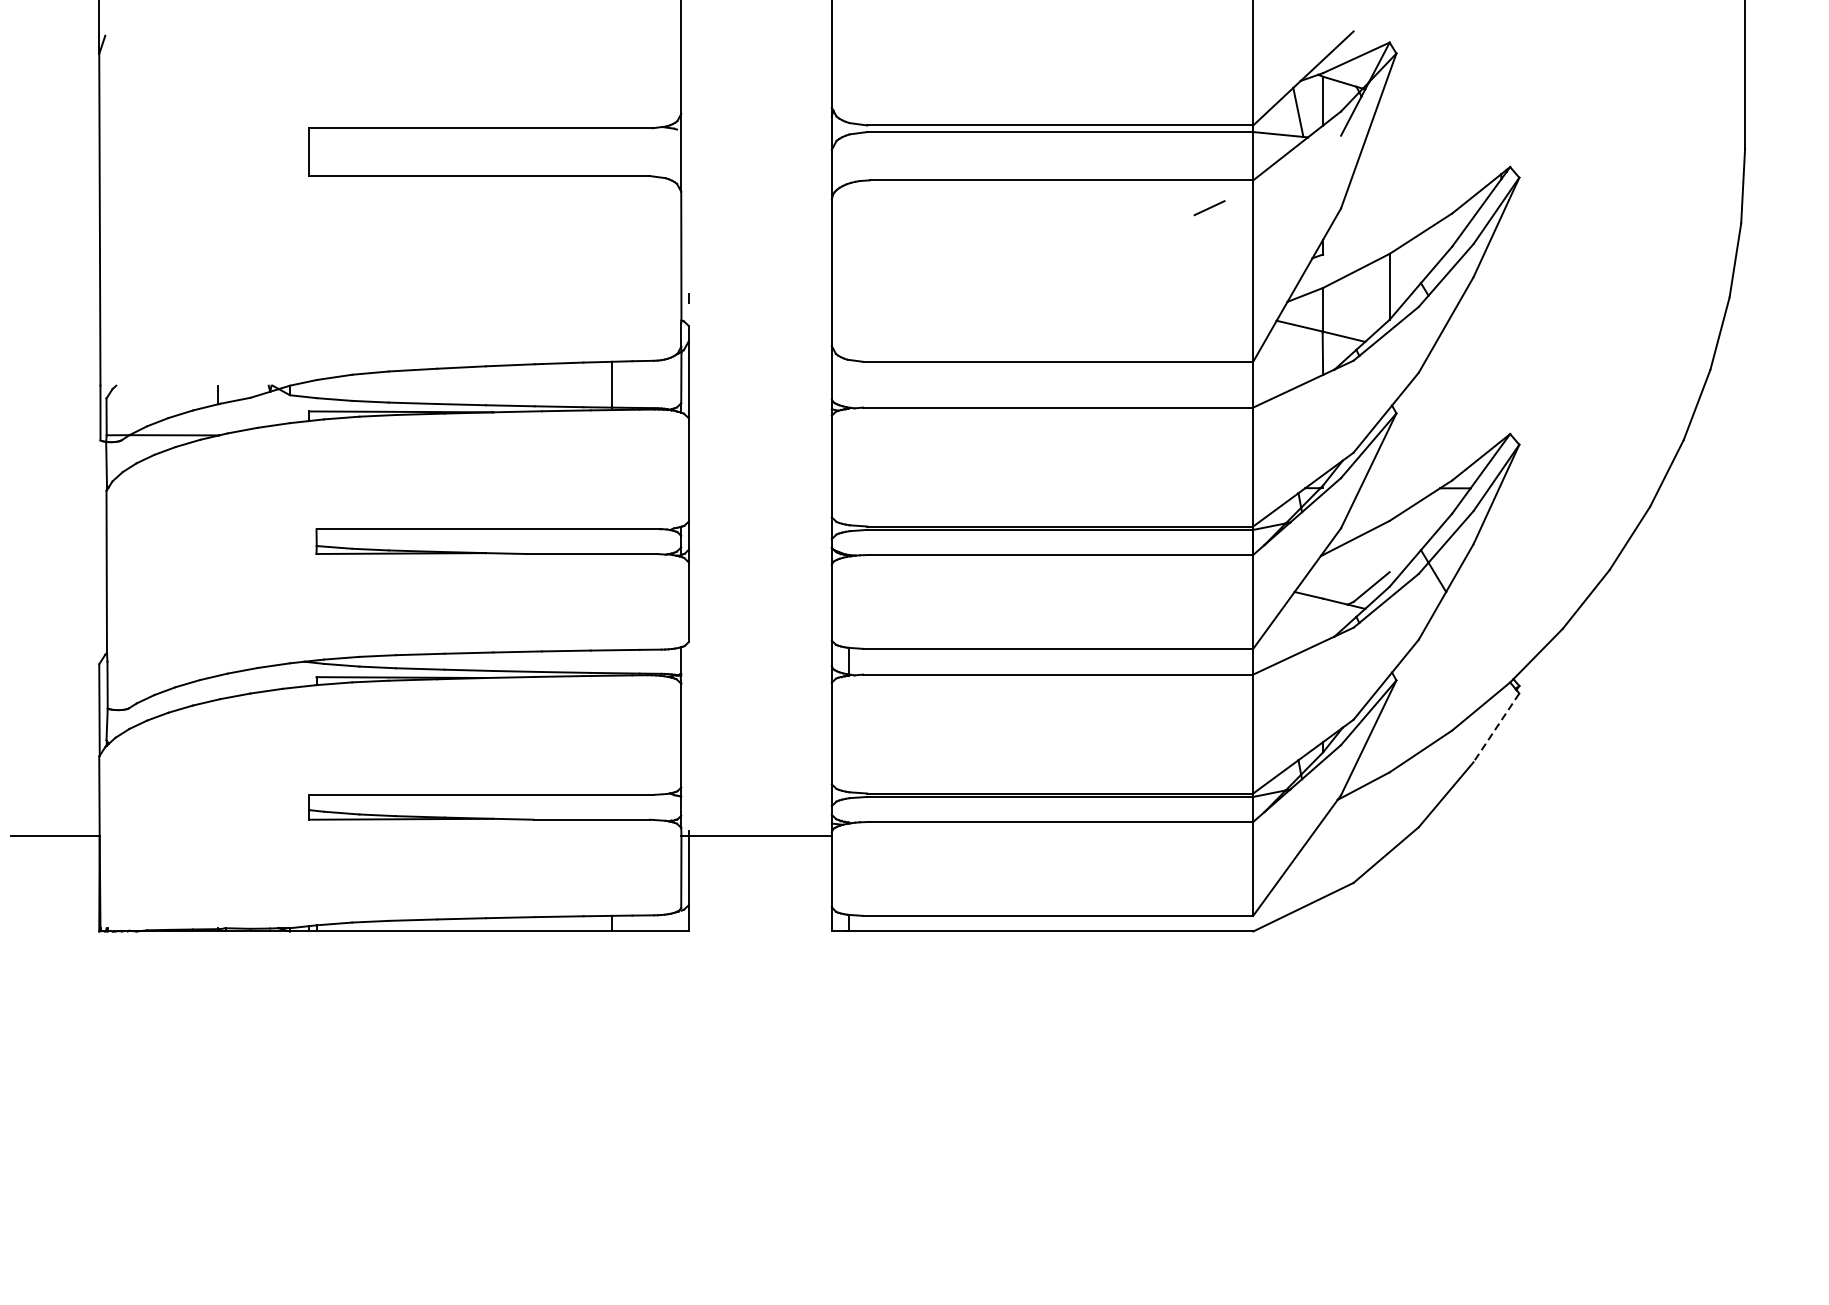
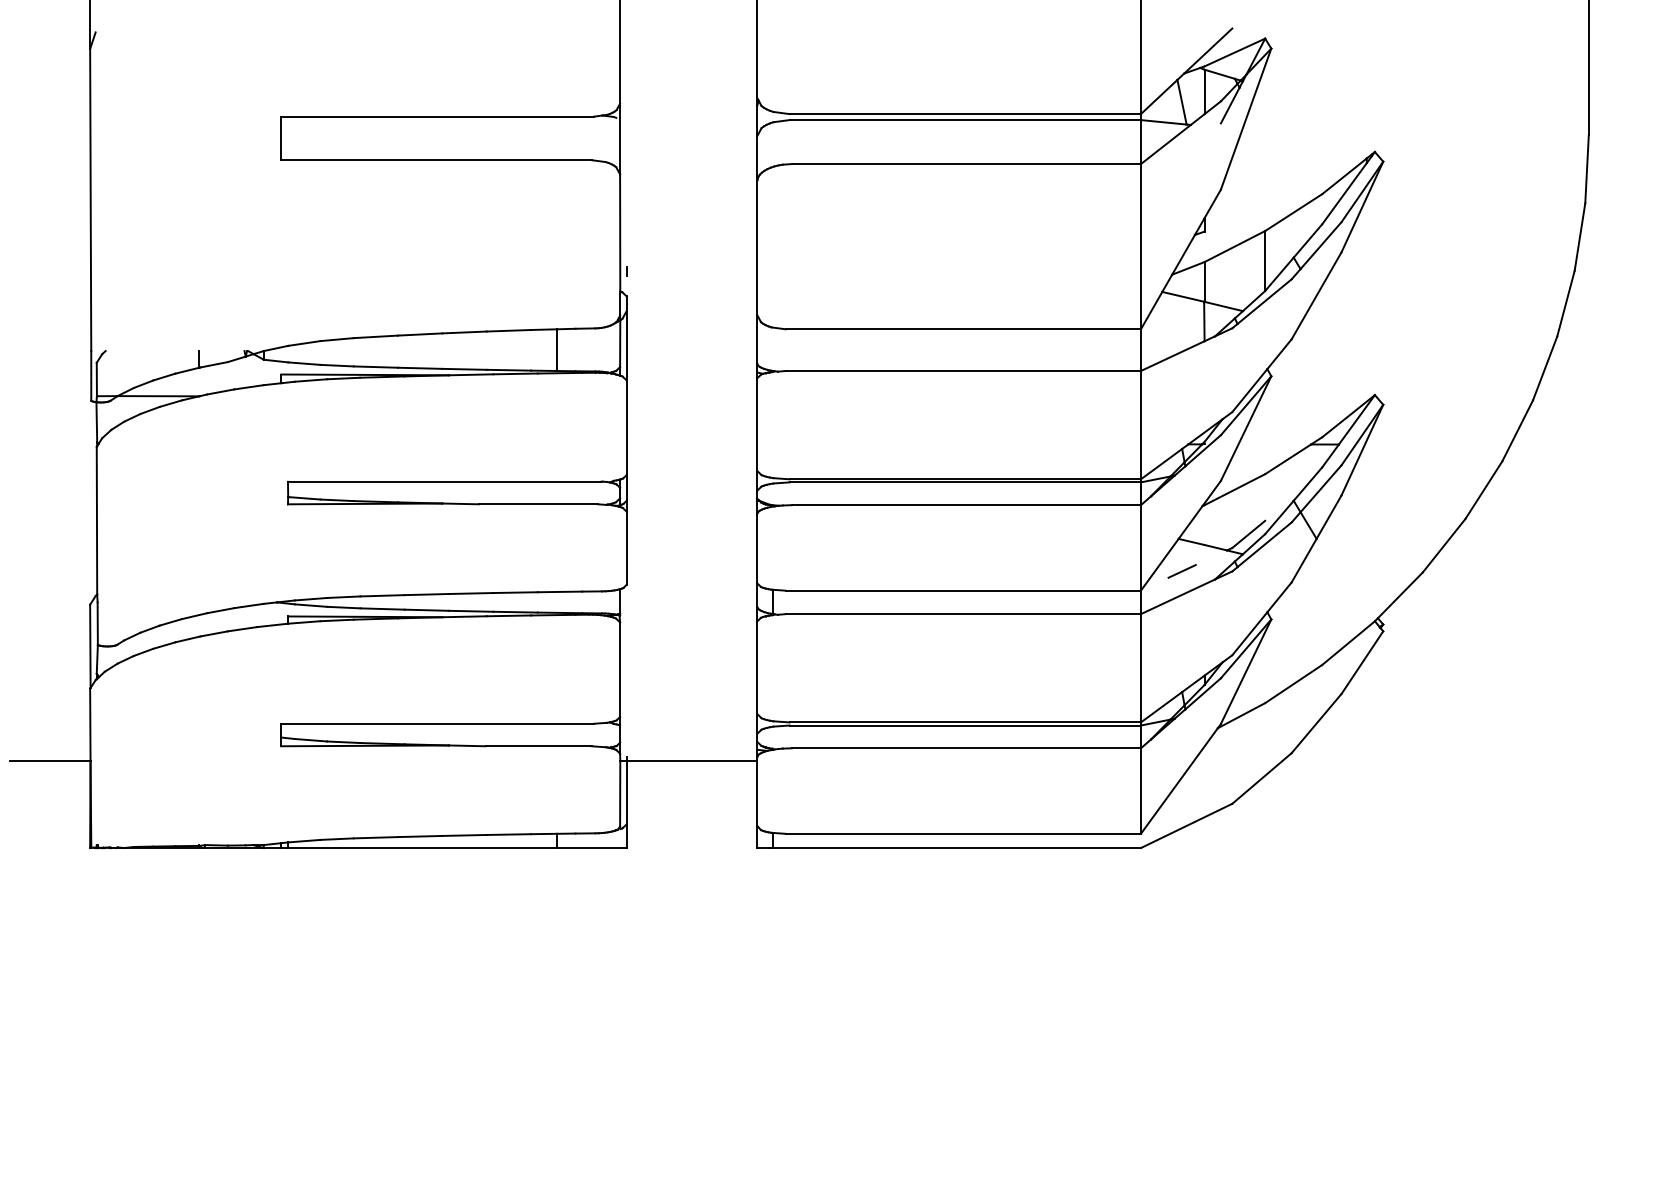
line: (1208, 208) -> (1181, 571), moved
line: (1496, 727) -> (1362, 662), dashed -> solid

